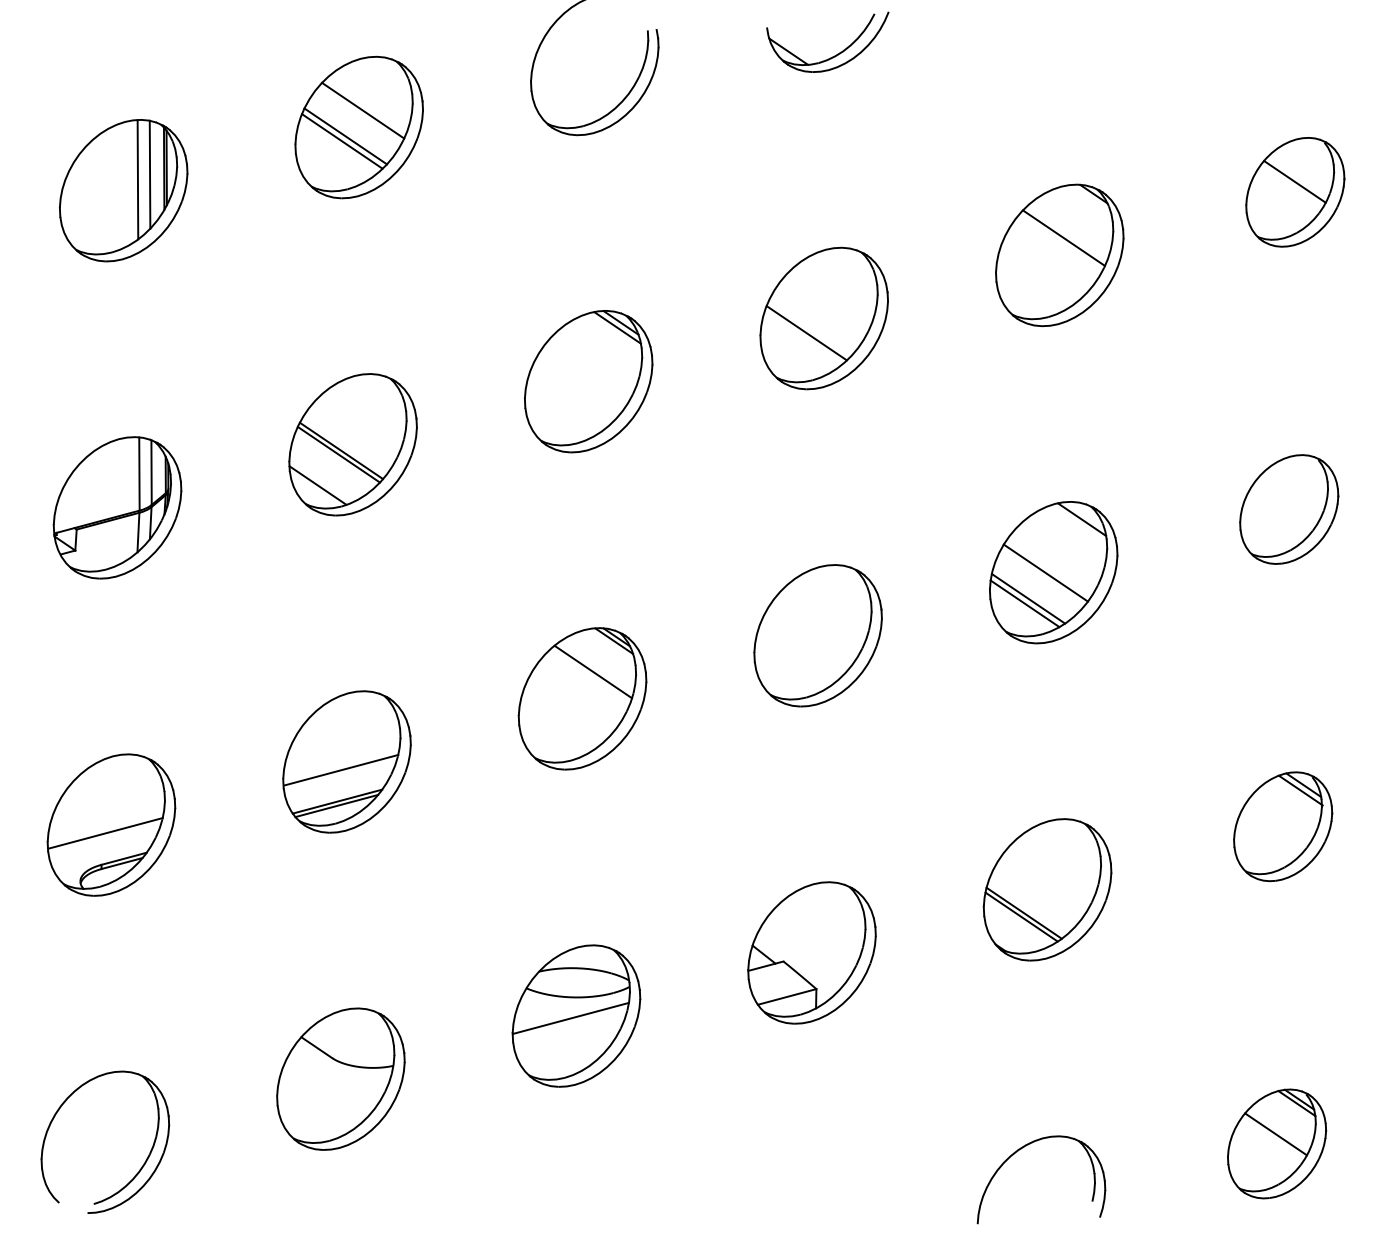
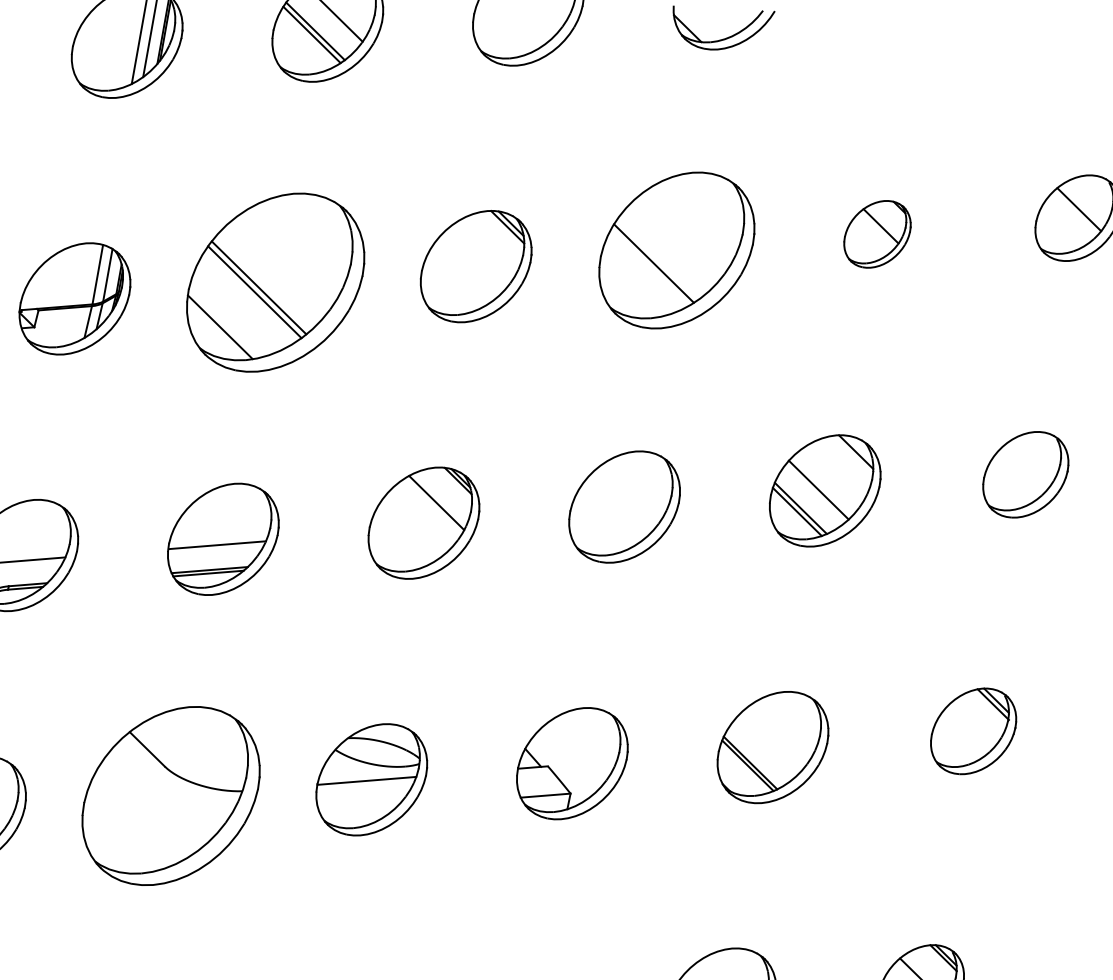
part: (1059, 255) -> (877, 234), size x0.6
part: (823, 318) -> (676, 250), size x1.4
part: (352, 444) -> (275, 282), size x1.6
part: (340, 1078) -> (170, 795), size x1.6

